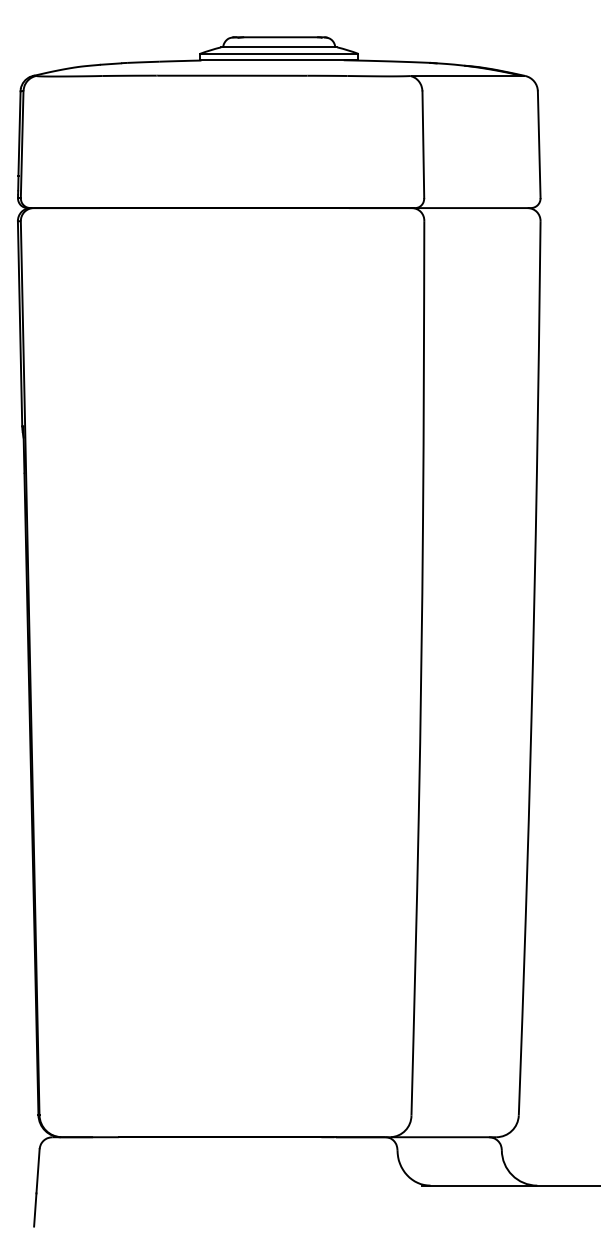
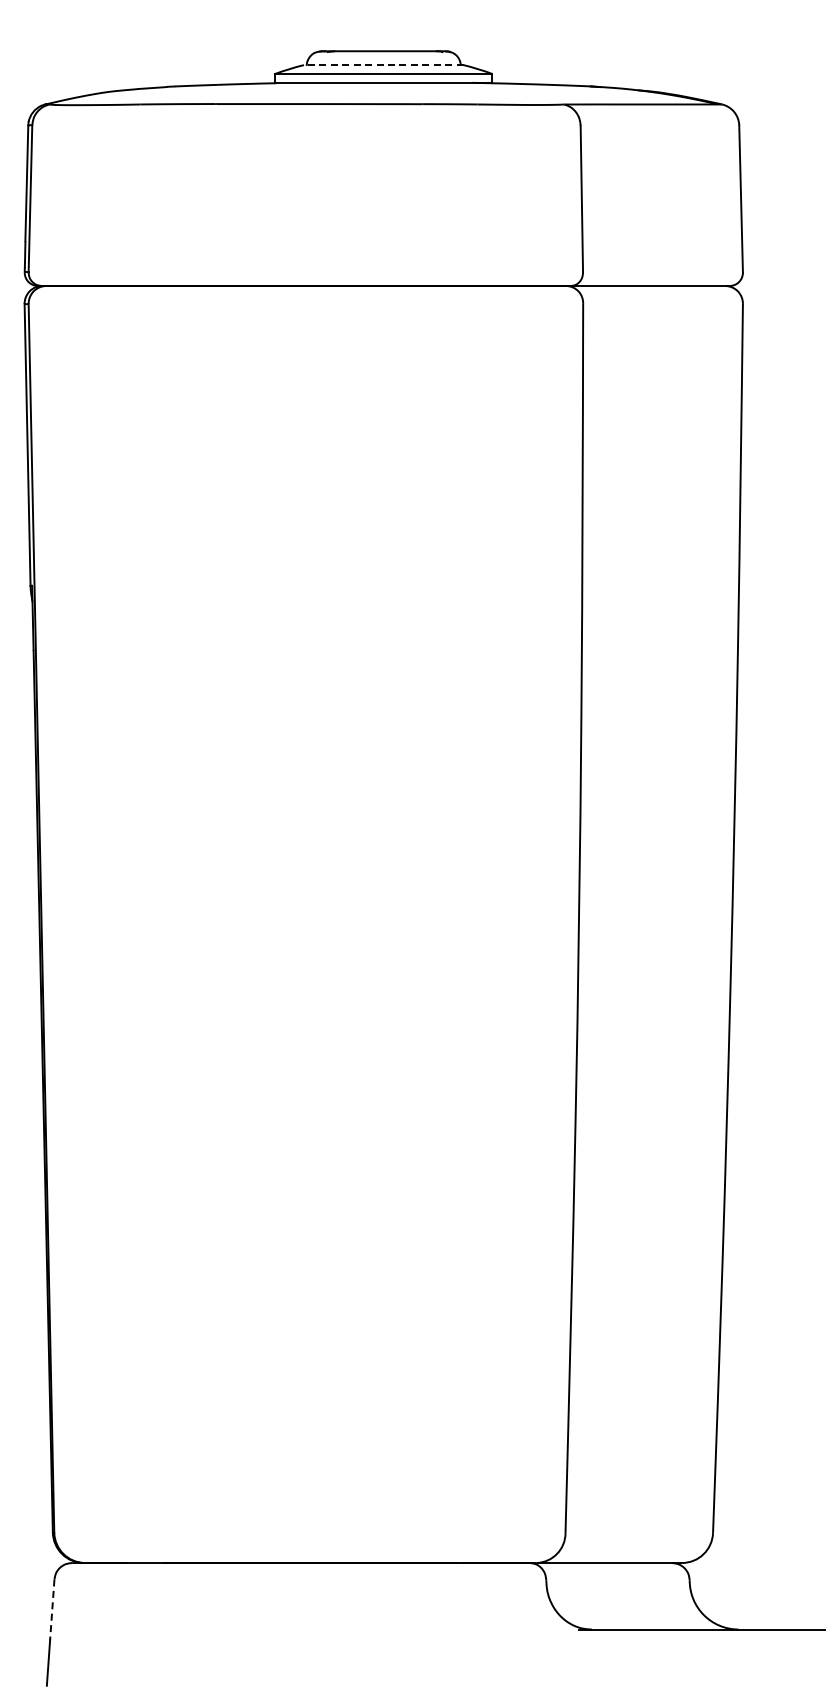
line: (279, 47) -> (383, 65), solid -> dashed
line: (38, 1171) -> (52, 1610), solid -> dashed

